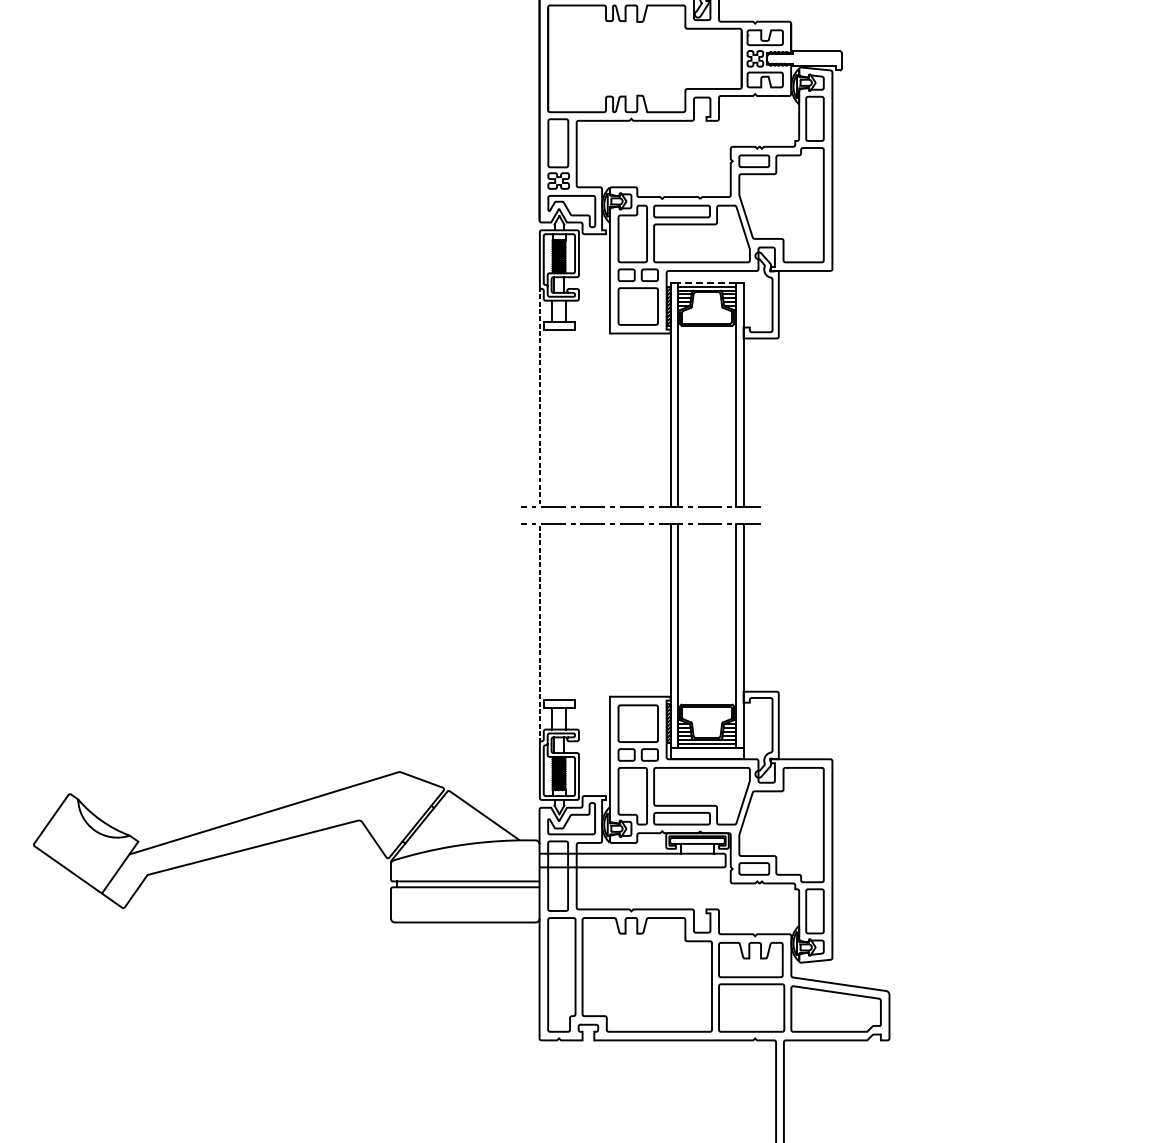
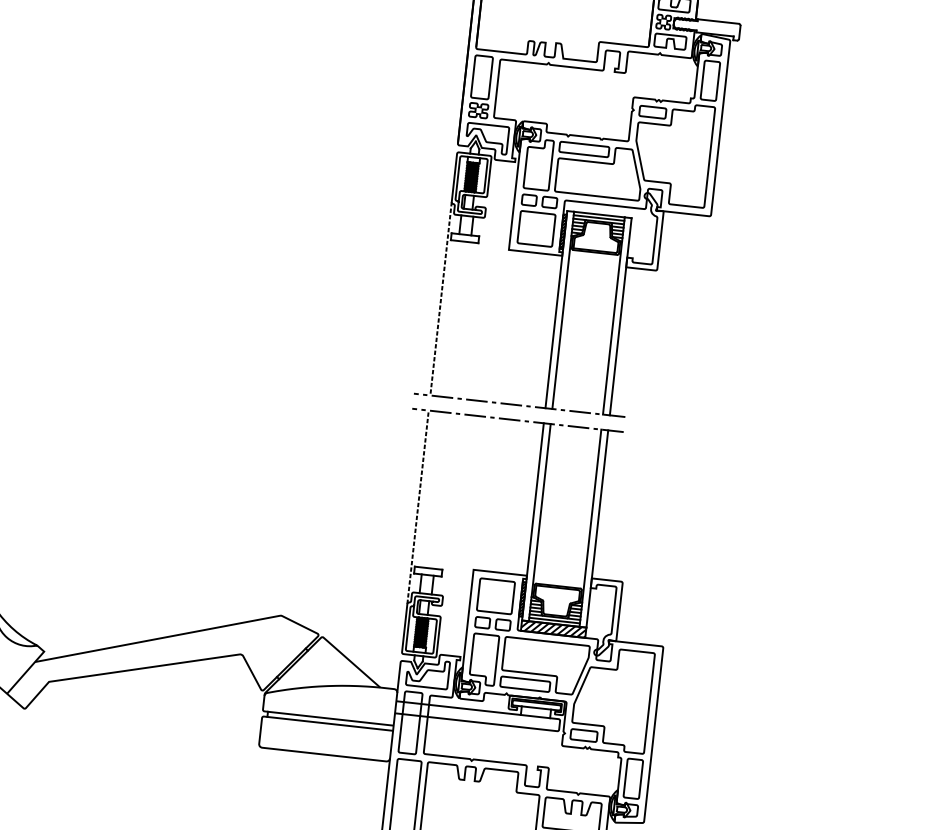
line: (707, 282) -> (599, 214), dashed -> solid
hatch: (706, 753) -> (553, 629), added

